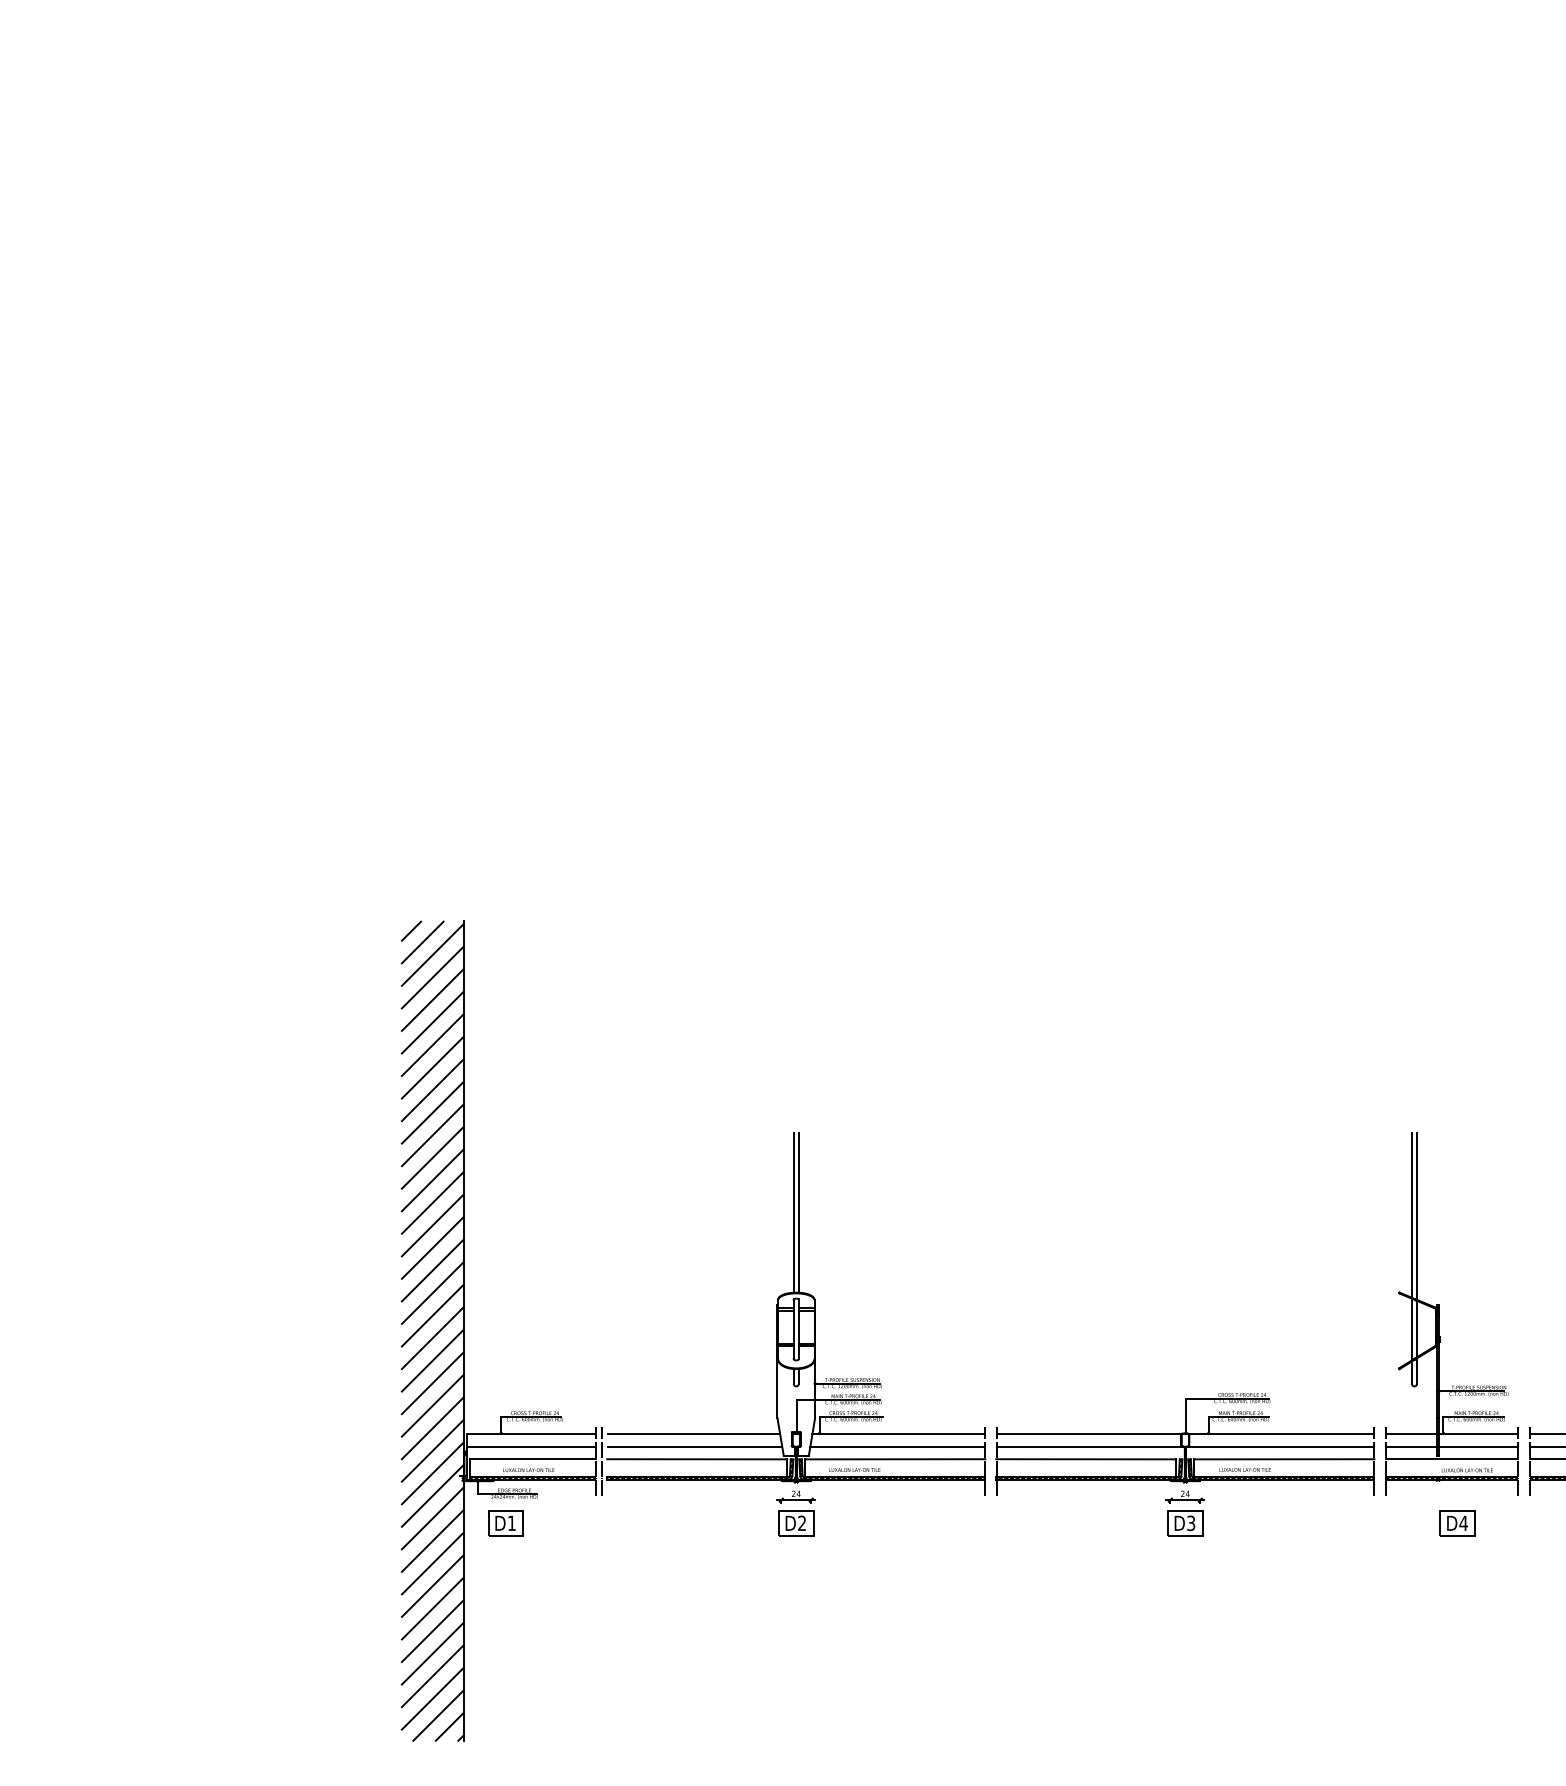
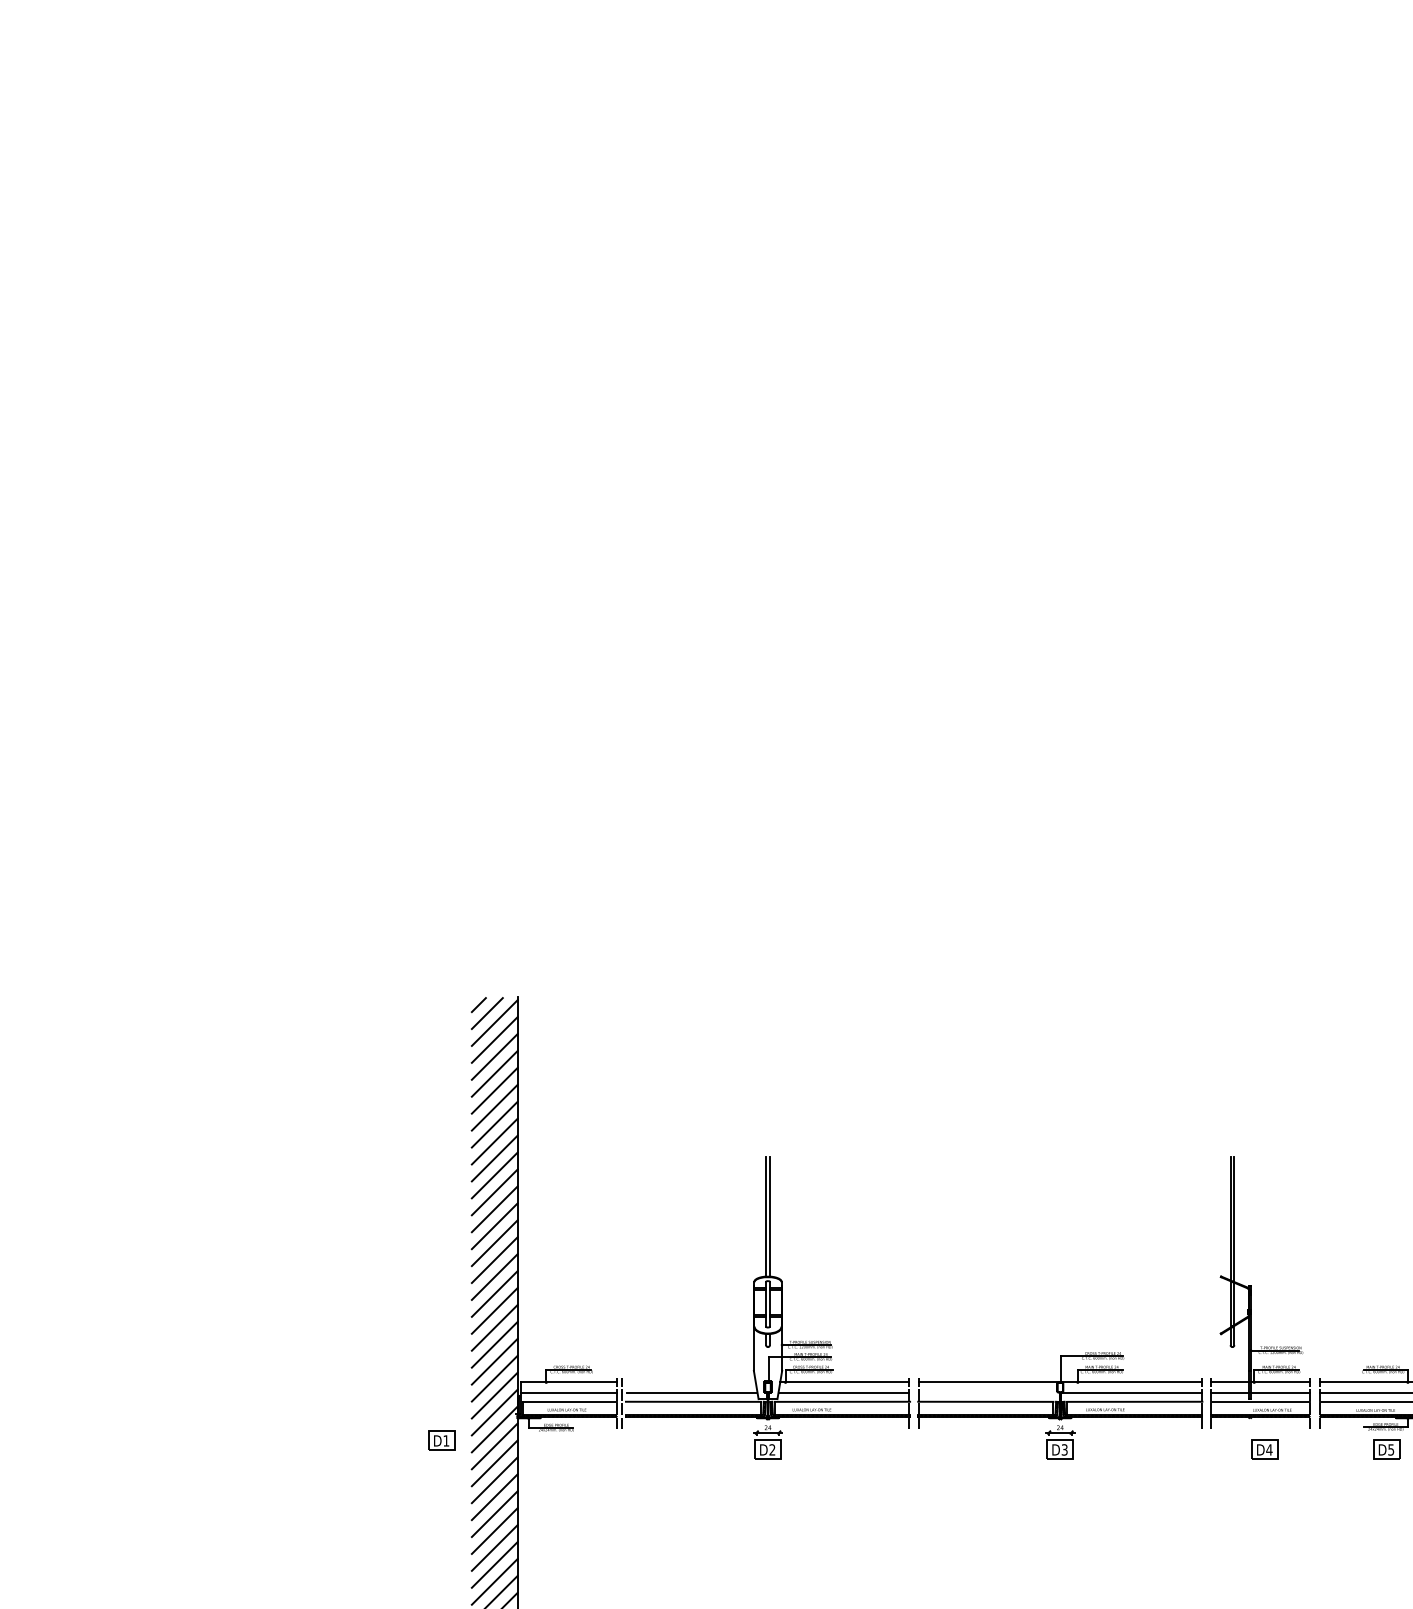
line: (693, 1433) -> (690, 1382), removed
line: (1089, 1446) -> (988, 1392), removed
part: (505, 1522) -> (441, 1440), moved

